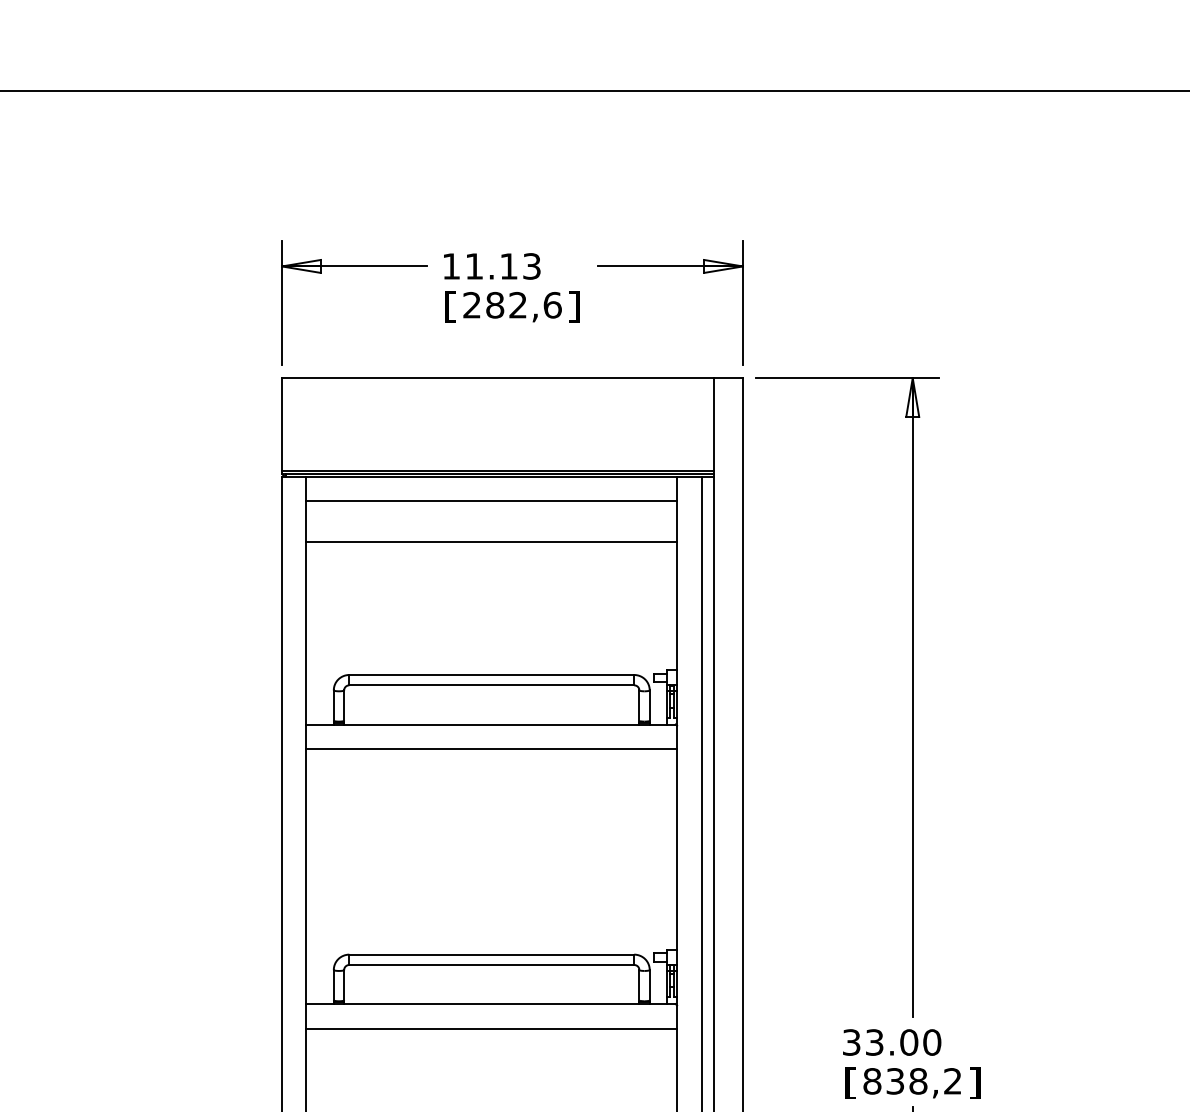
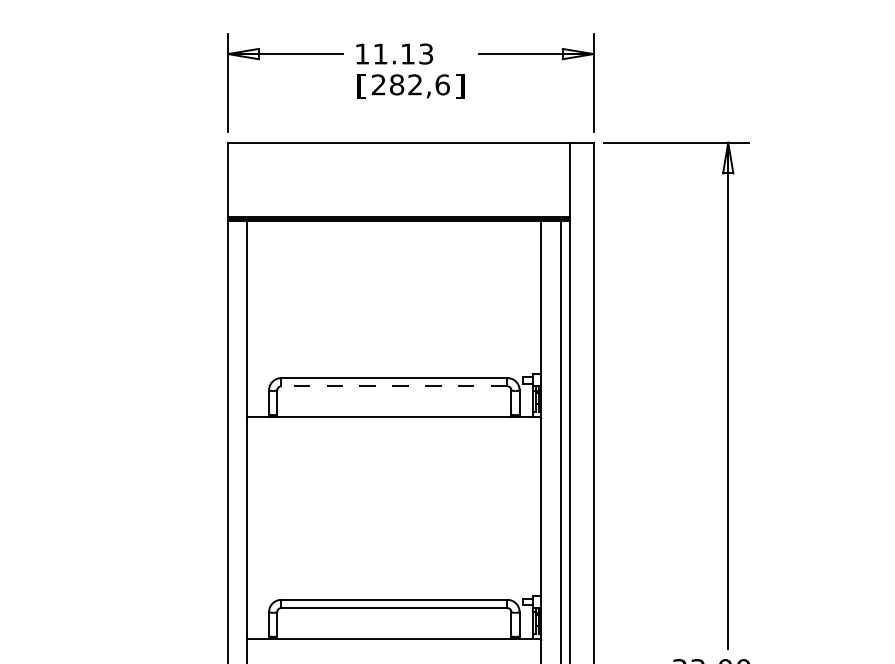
line: (491, 500) -> (394, 239), removed
line: (491, 541) -> (394, 272), removed
line: (491, 685) -> (394, 386), solid -> dashed
line: (491, 748) -> (394, 436), removed
line: (491, 1028) -> (394, 658), removed

